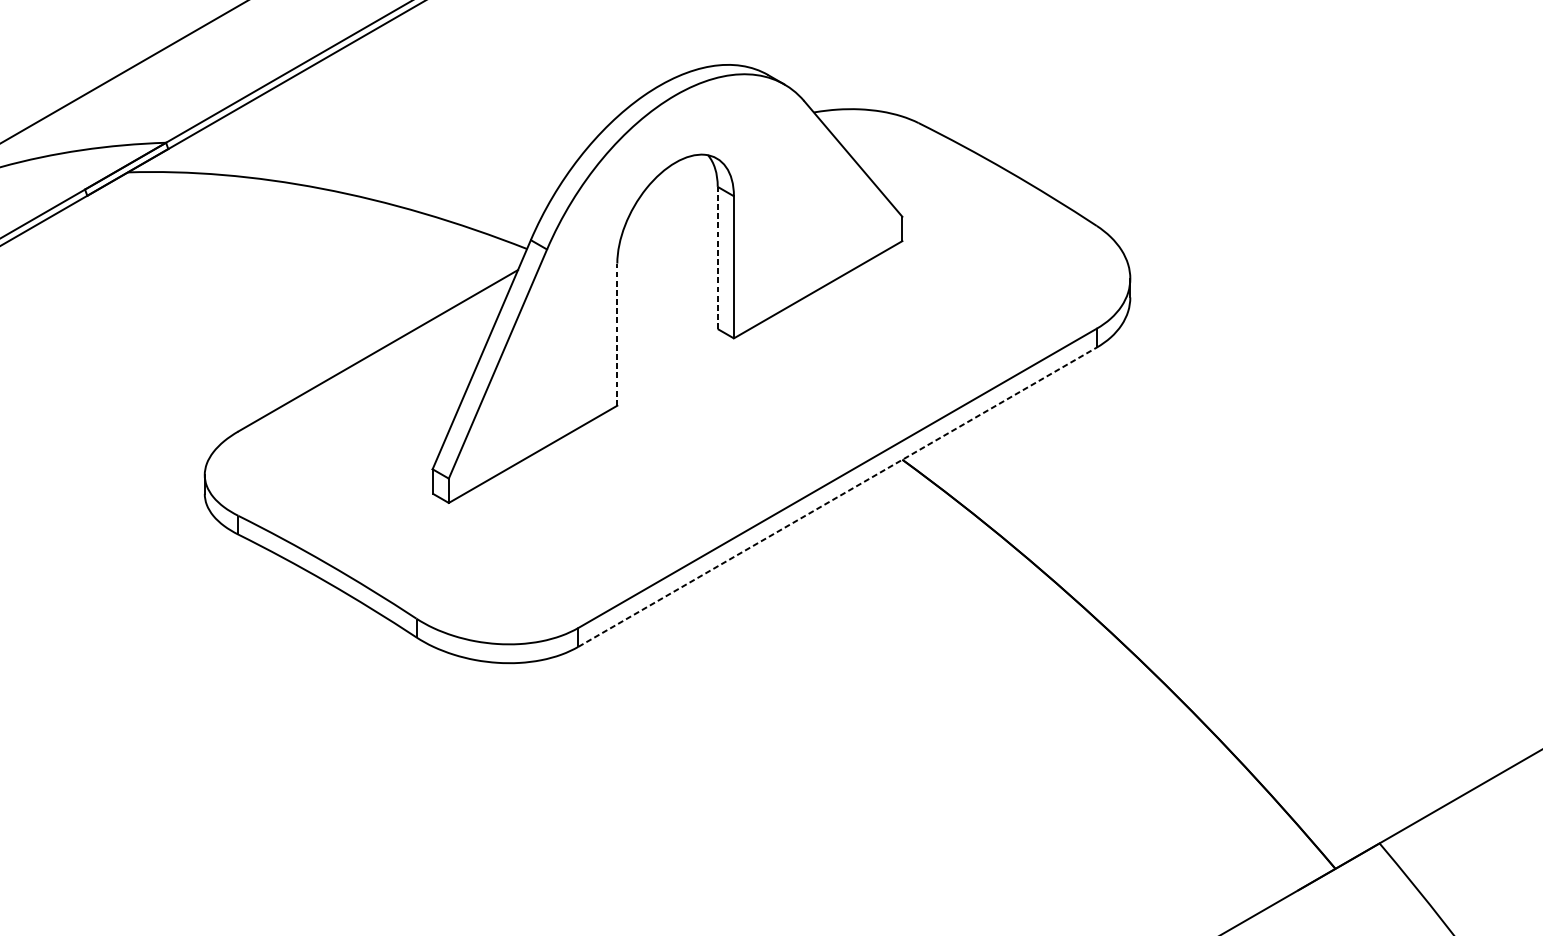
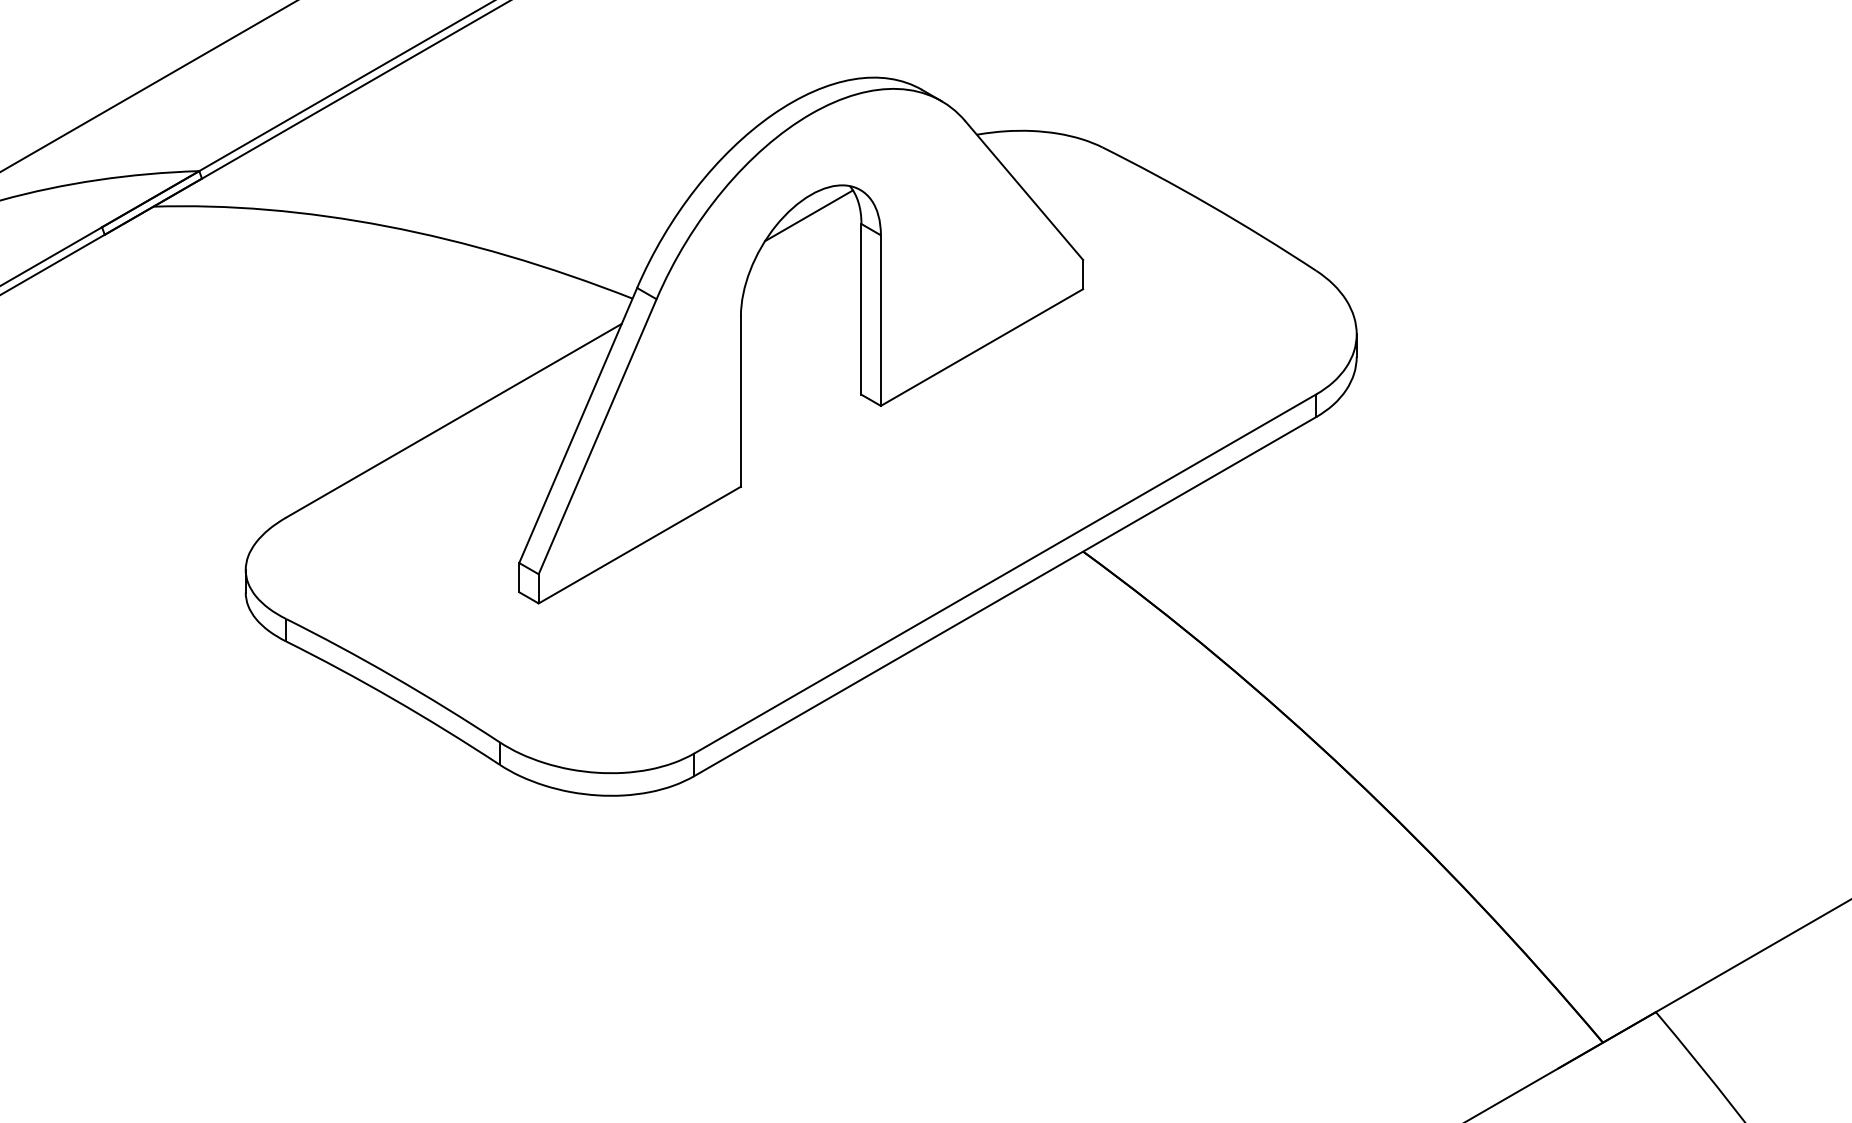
line: (673, 179) -> (808, 215), added
line: (717, 257) -> (861, 308), dashed -> solid
line: (616, 333) -> (740, 400), dashed -> solid
line: (837, 497) -> (1005, 596), dashed -> solid

